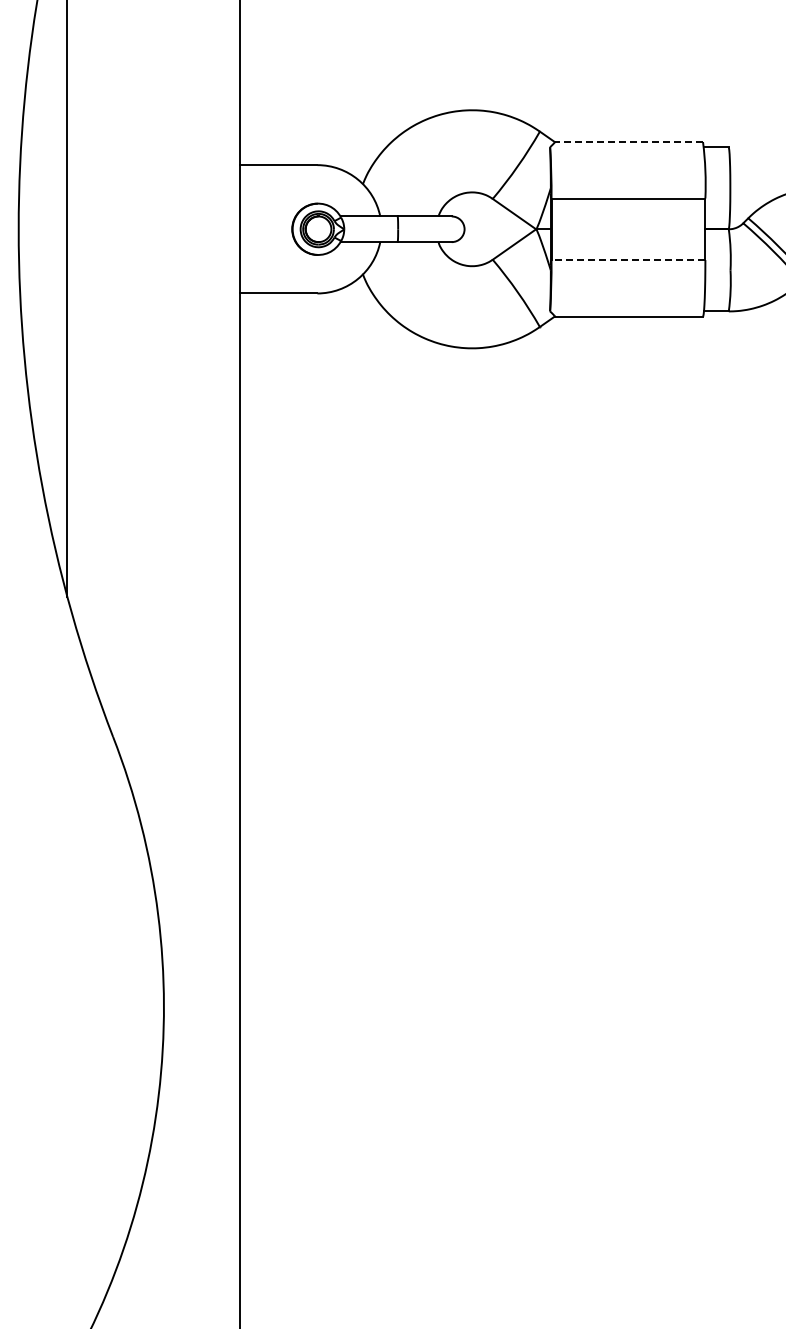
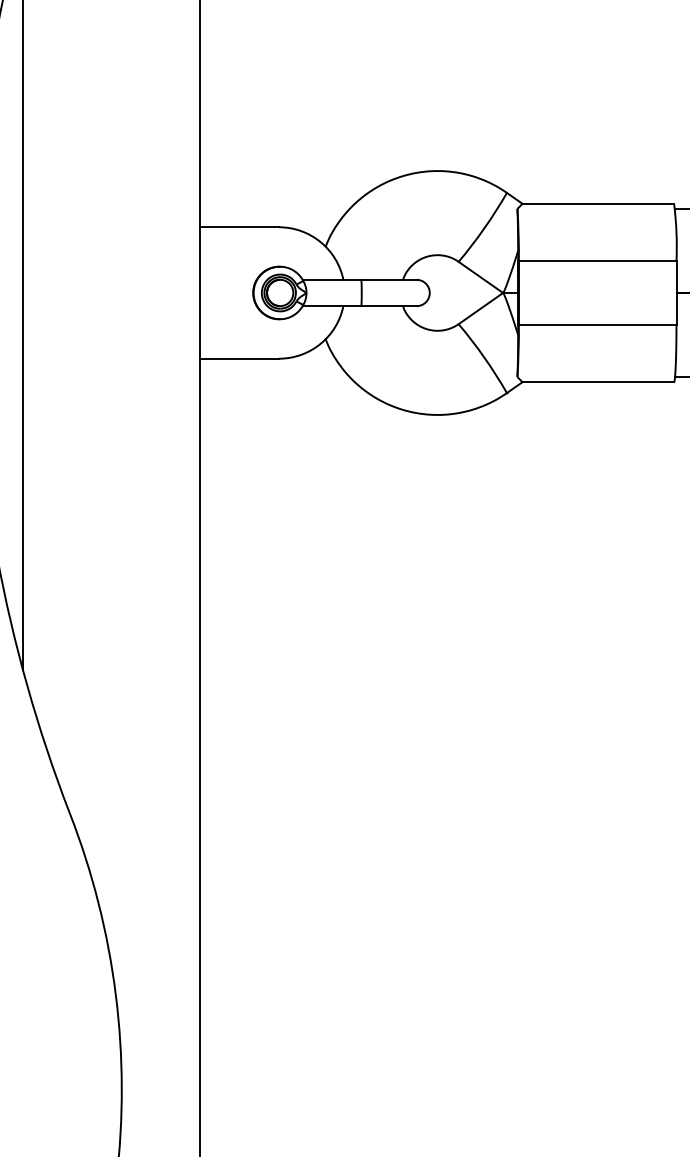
line: (628, 142) -> (597, 204), dashed -> solid
line: (628, 260) -> (597, 324), dashed -> solid

